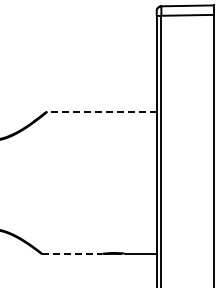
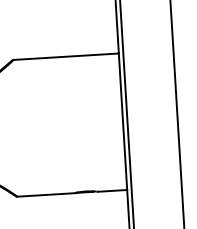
line: (101, 111) -> (65, 56), dashed -> solid
line: (72, 254) -> (46, 195), dashed -> solid

